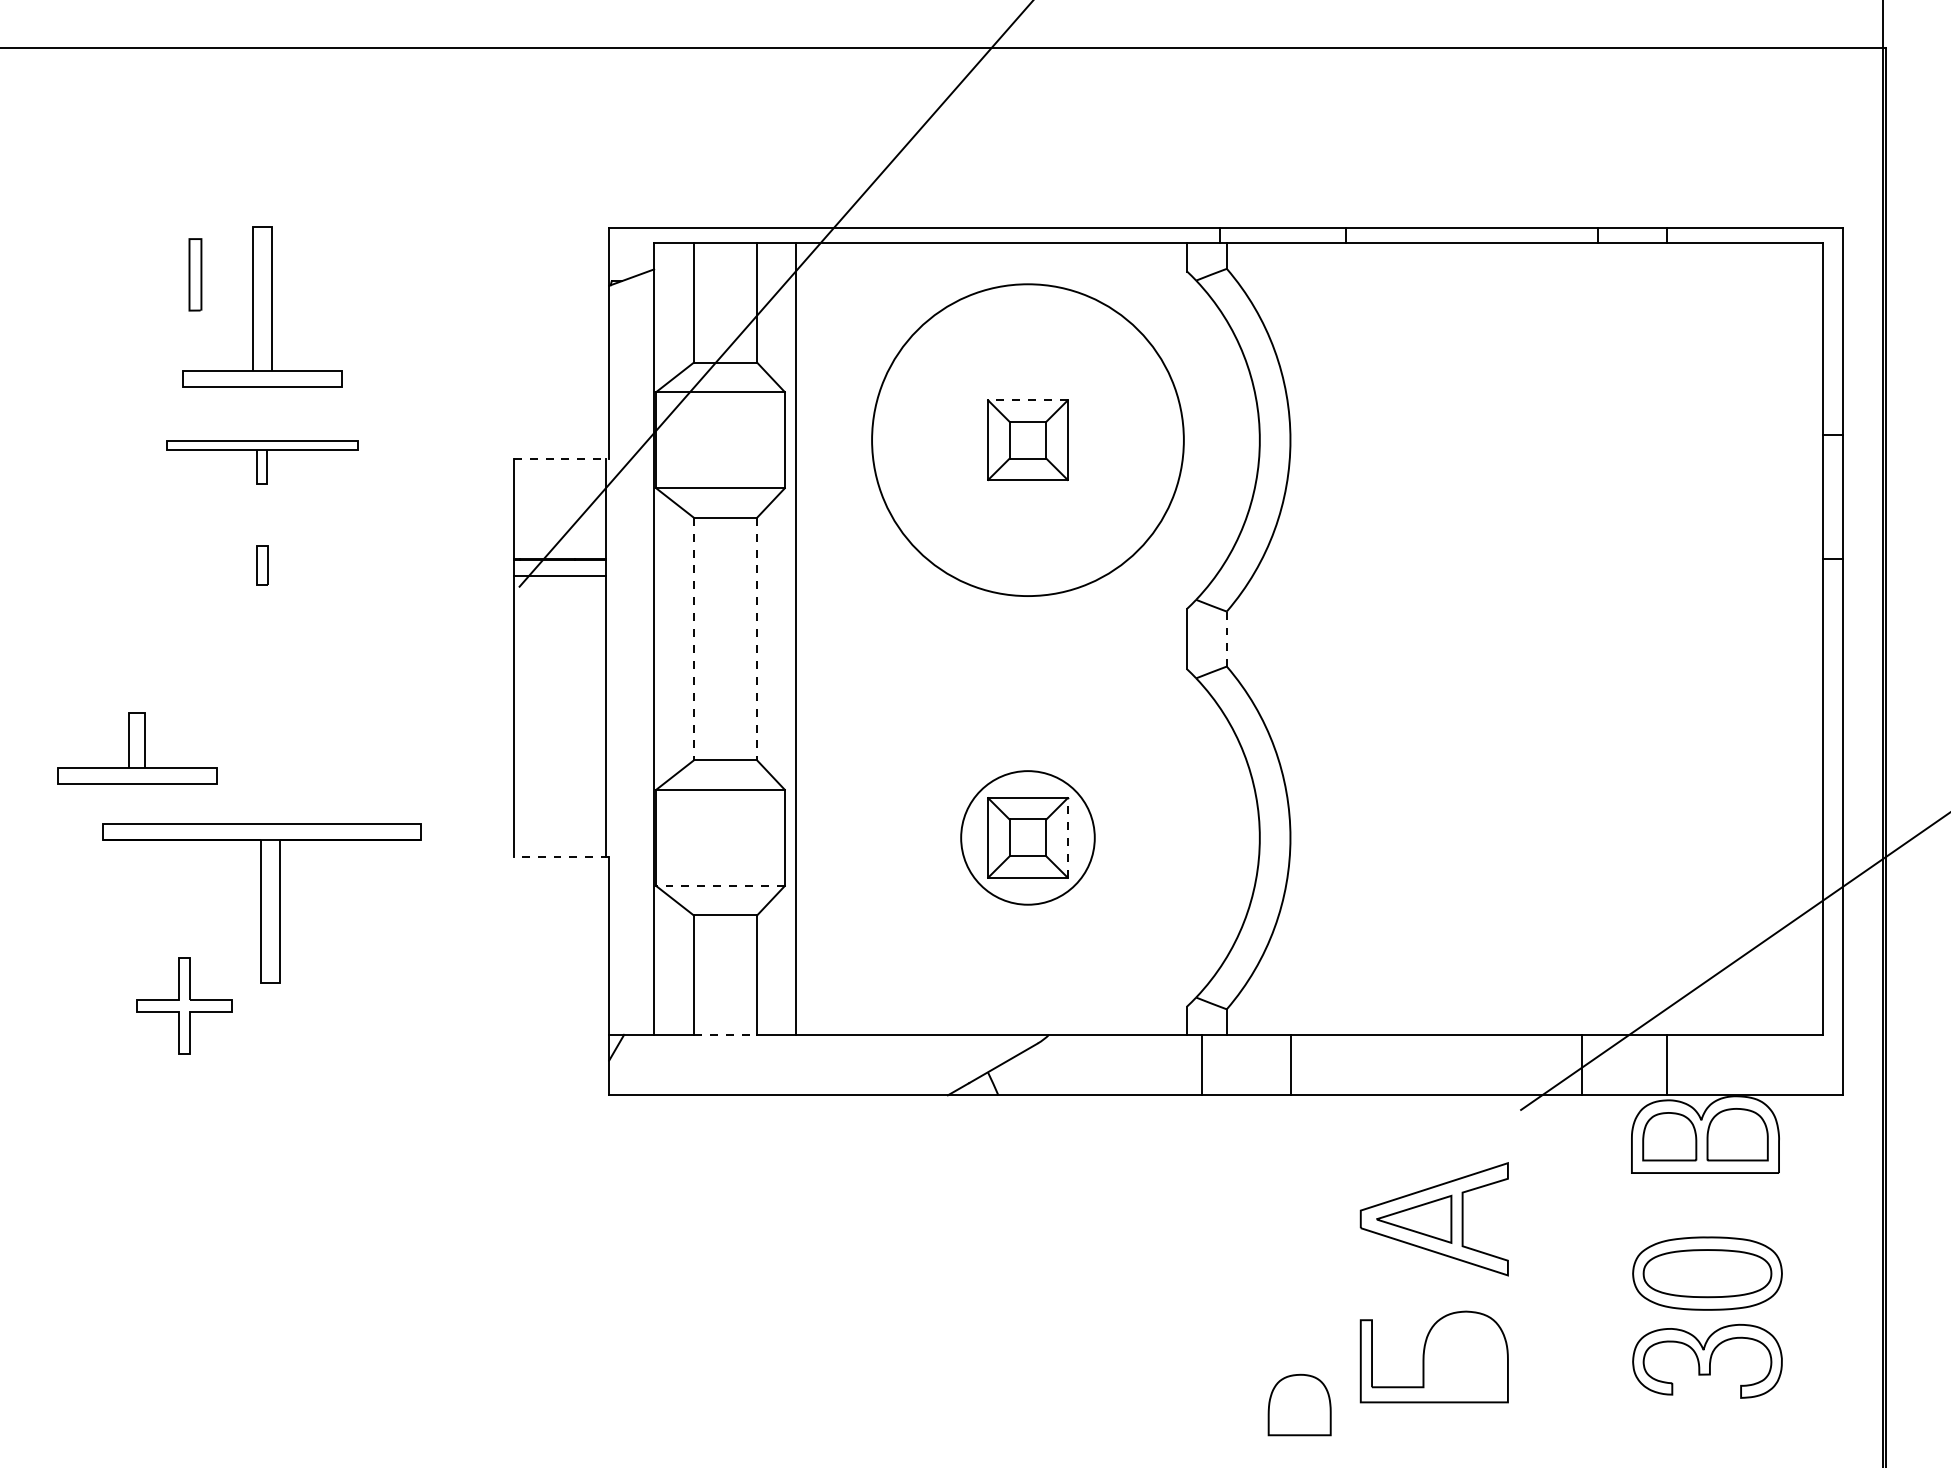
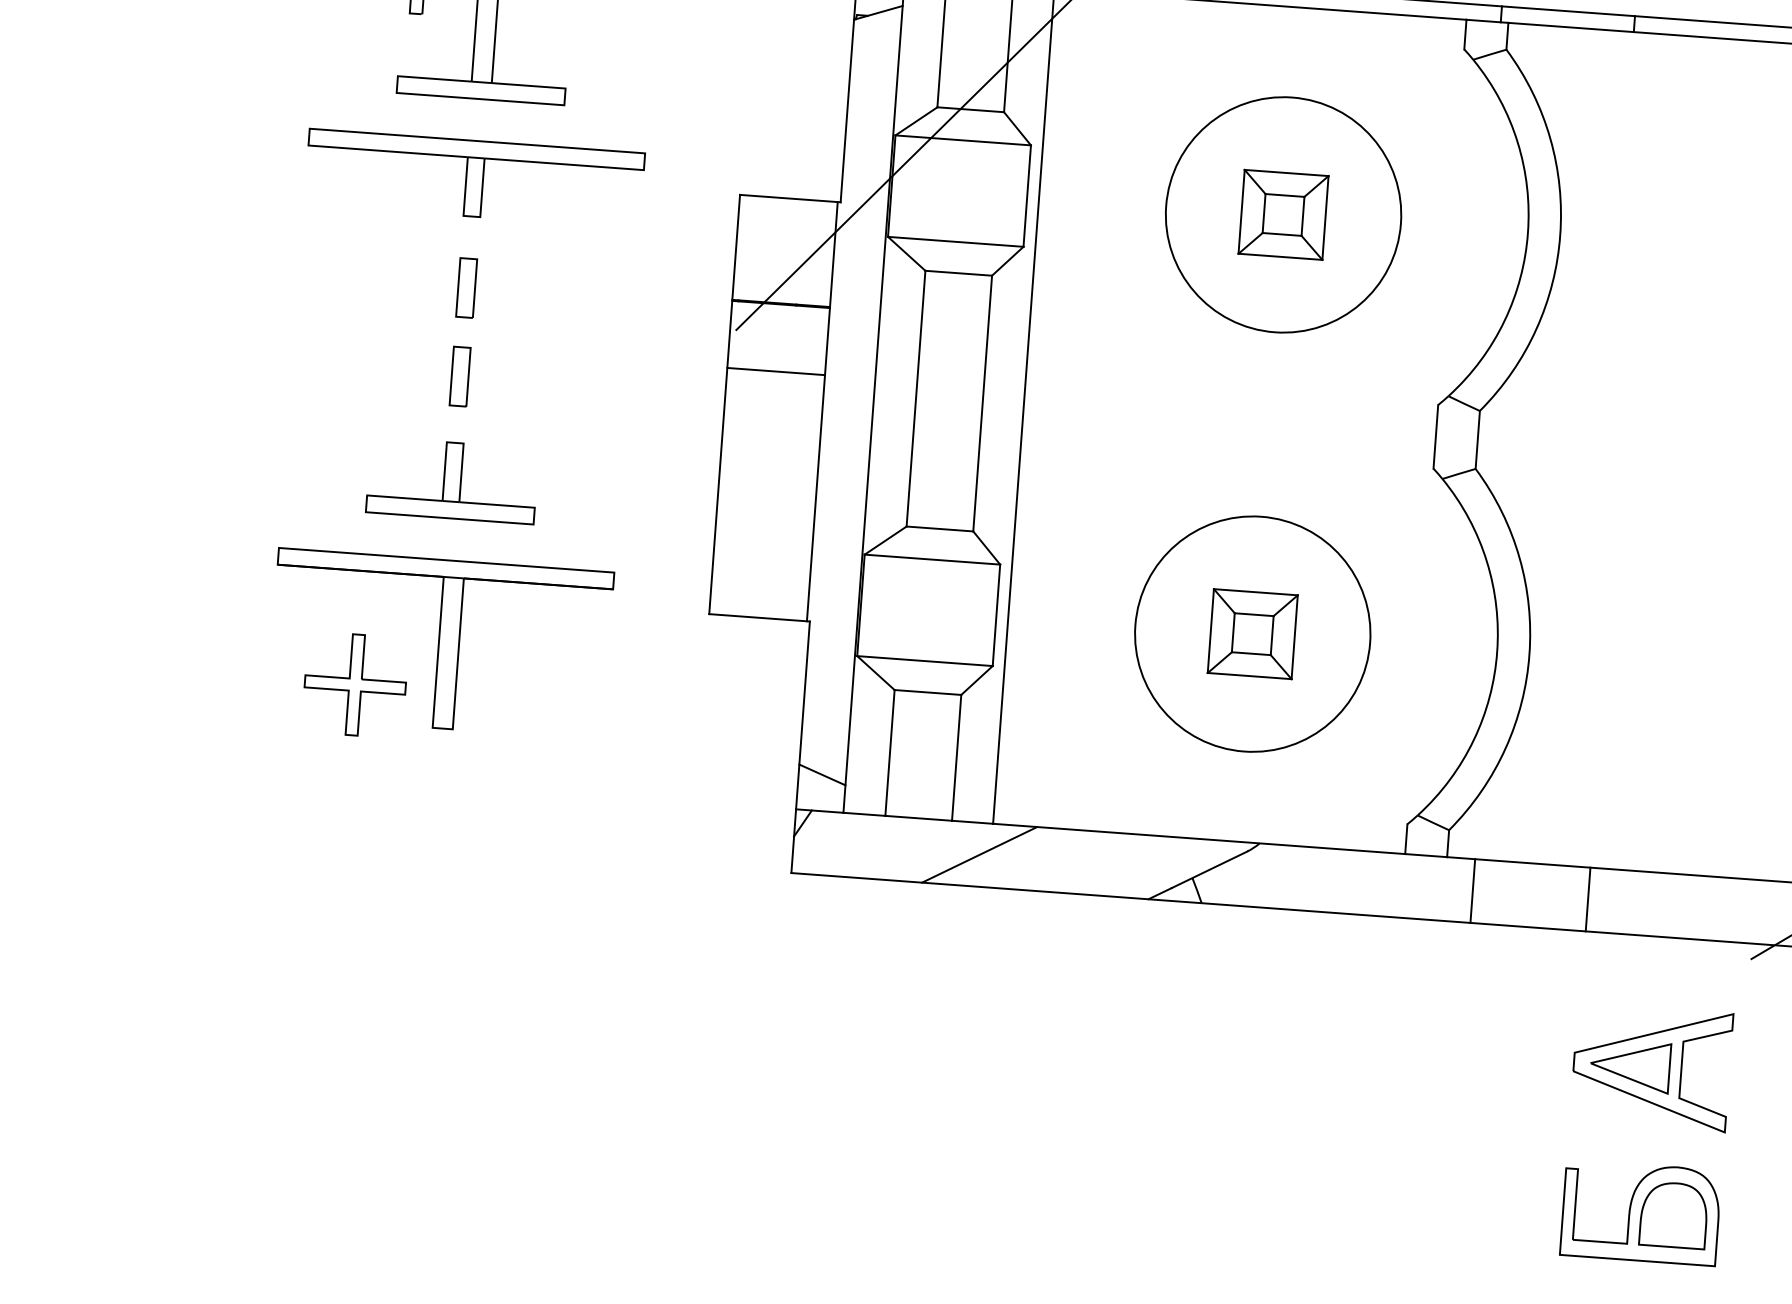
line: (1027, 400) -> (1286, 173), dashed -> solid
circle: (1027, 439) -> (1283, 214), size x0.71
line: (561, 458) -> (790, 198), dashed -> solid
part: (261, 461) -> (473, 178), size x1.67
part: (261, 565) -> (465, 287), size x1.43
line: (559, 576) -> (775, 371), moved
line: (693, 639) -> (915, 399), dashed -> solid
line: (757, 639) -> (983, 404), dashed -> solid
line: (1226, 639) -> (1477, 440), dashed -> solid
part: (261, 649) -> (459, 376), added
part: (137, 748) -> (452, 480), moved
circle: (1027, 837) -> (1252, 633), size x1.67
line: (1067, 837) -> (1294, 636), dashed -> solid
line: (561, 856) -> (759, 617), dashed -> solid
line: (720, 886) -> (924, 661), dashed -> solid
line: (631, 1000) -> (822, 774), added
part: (184, 1005) -> (355, 684), moved
line: (725, 1034) -> (918, 817), dashed -> solid
line: (785, 1064) -> (979, 854), added
line: (1202, 1064) -> (1472, 890), moved
line: (1290, 1064) -> (1587, 898), moved
part: (1299, 1404) -> (1673, 1214), moved

